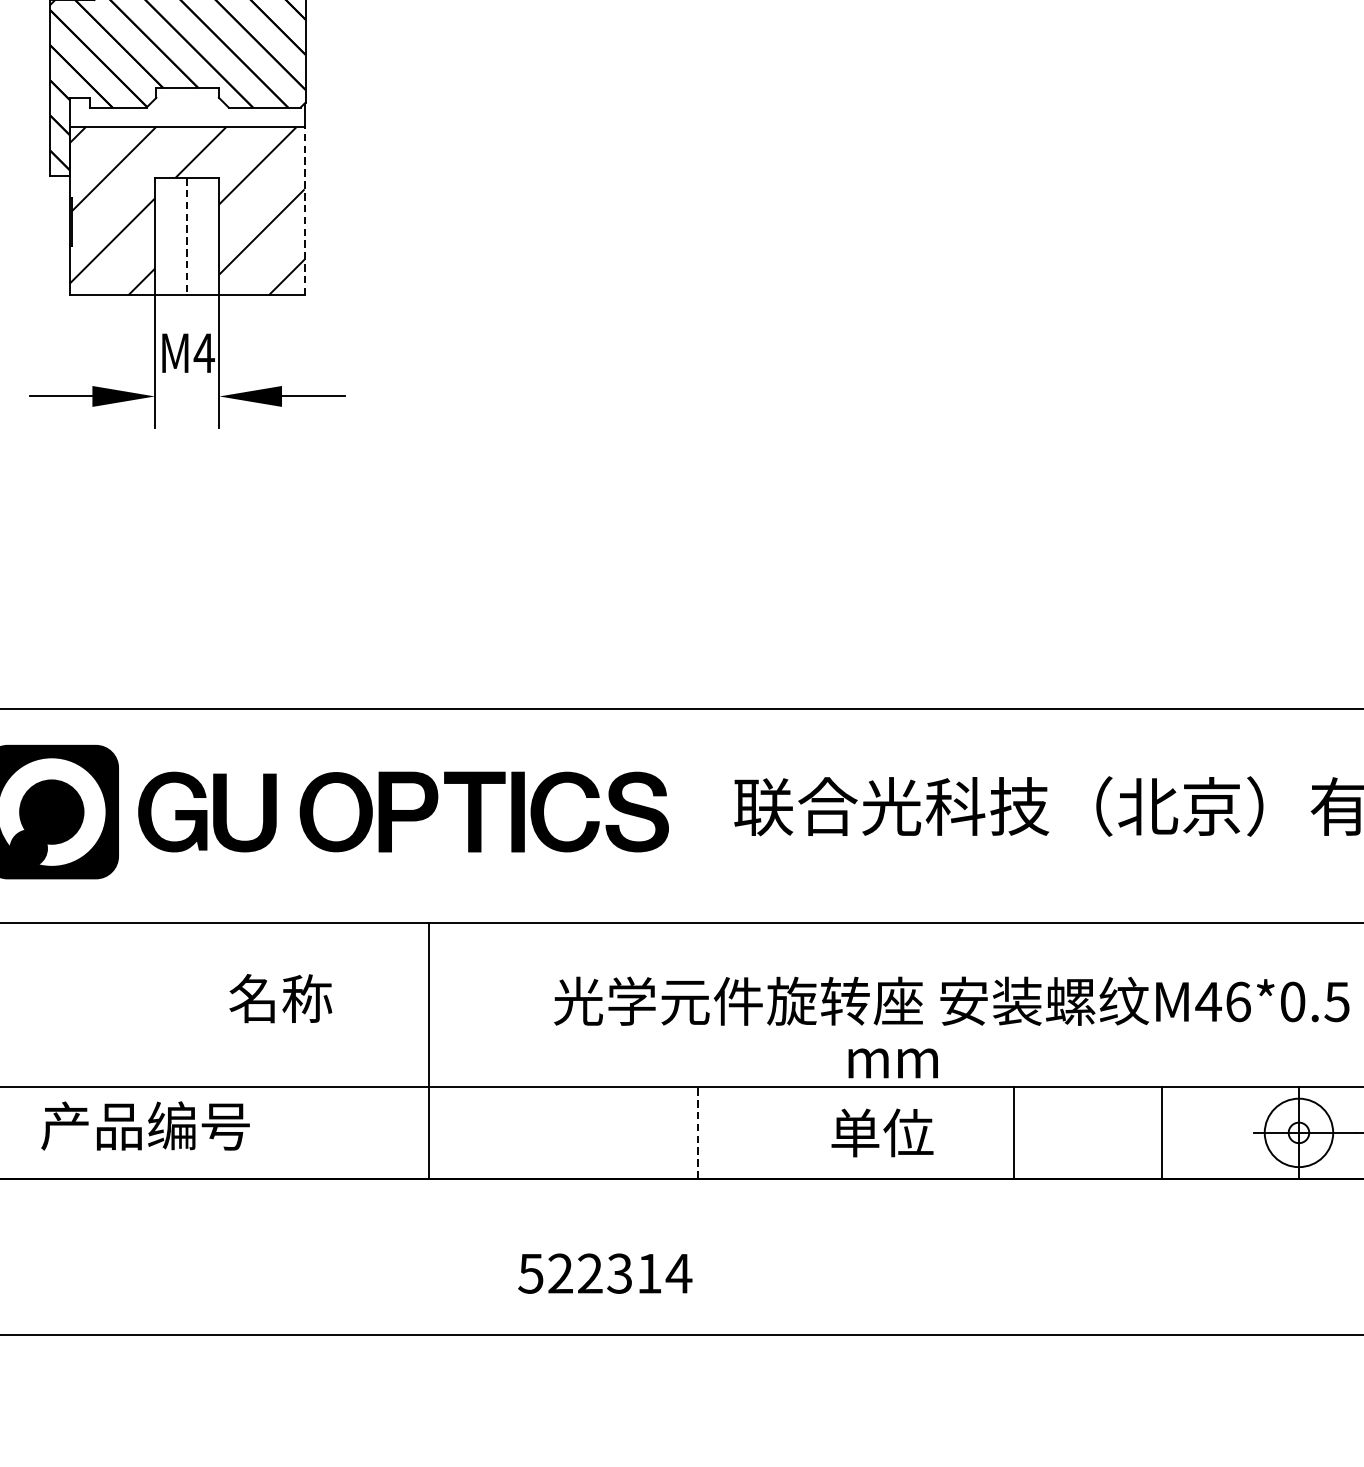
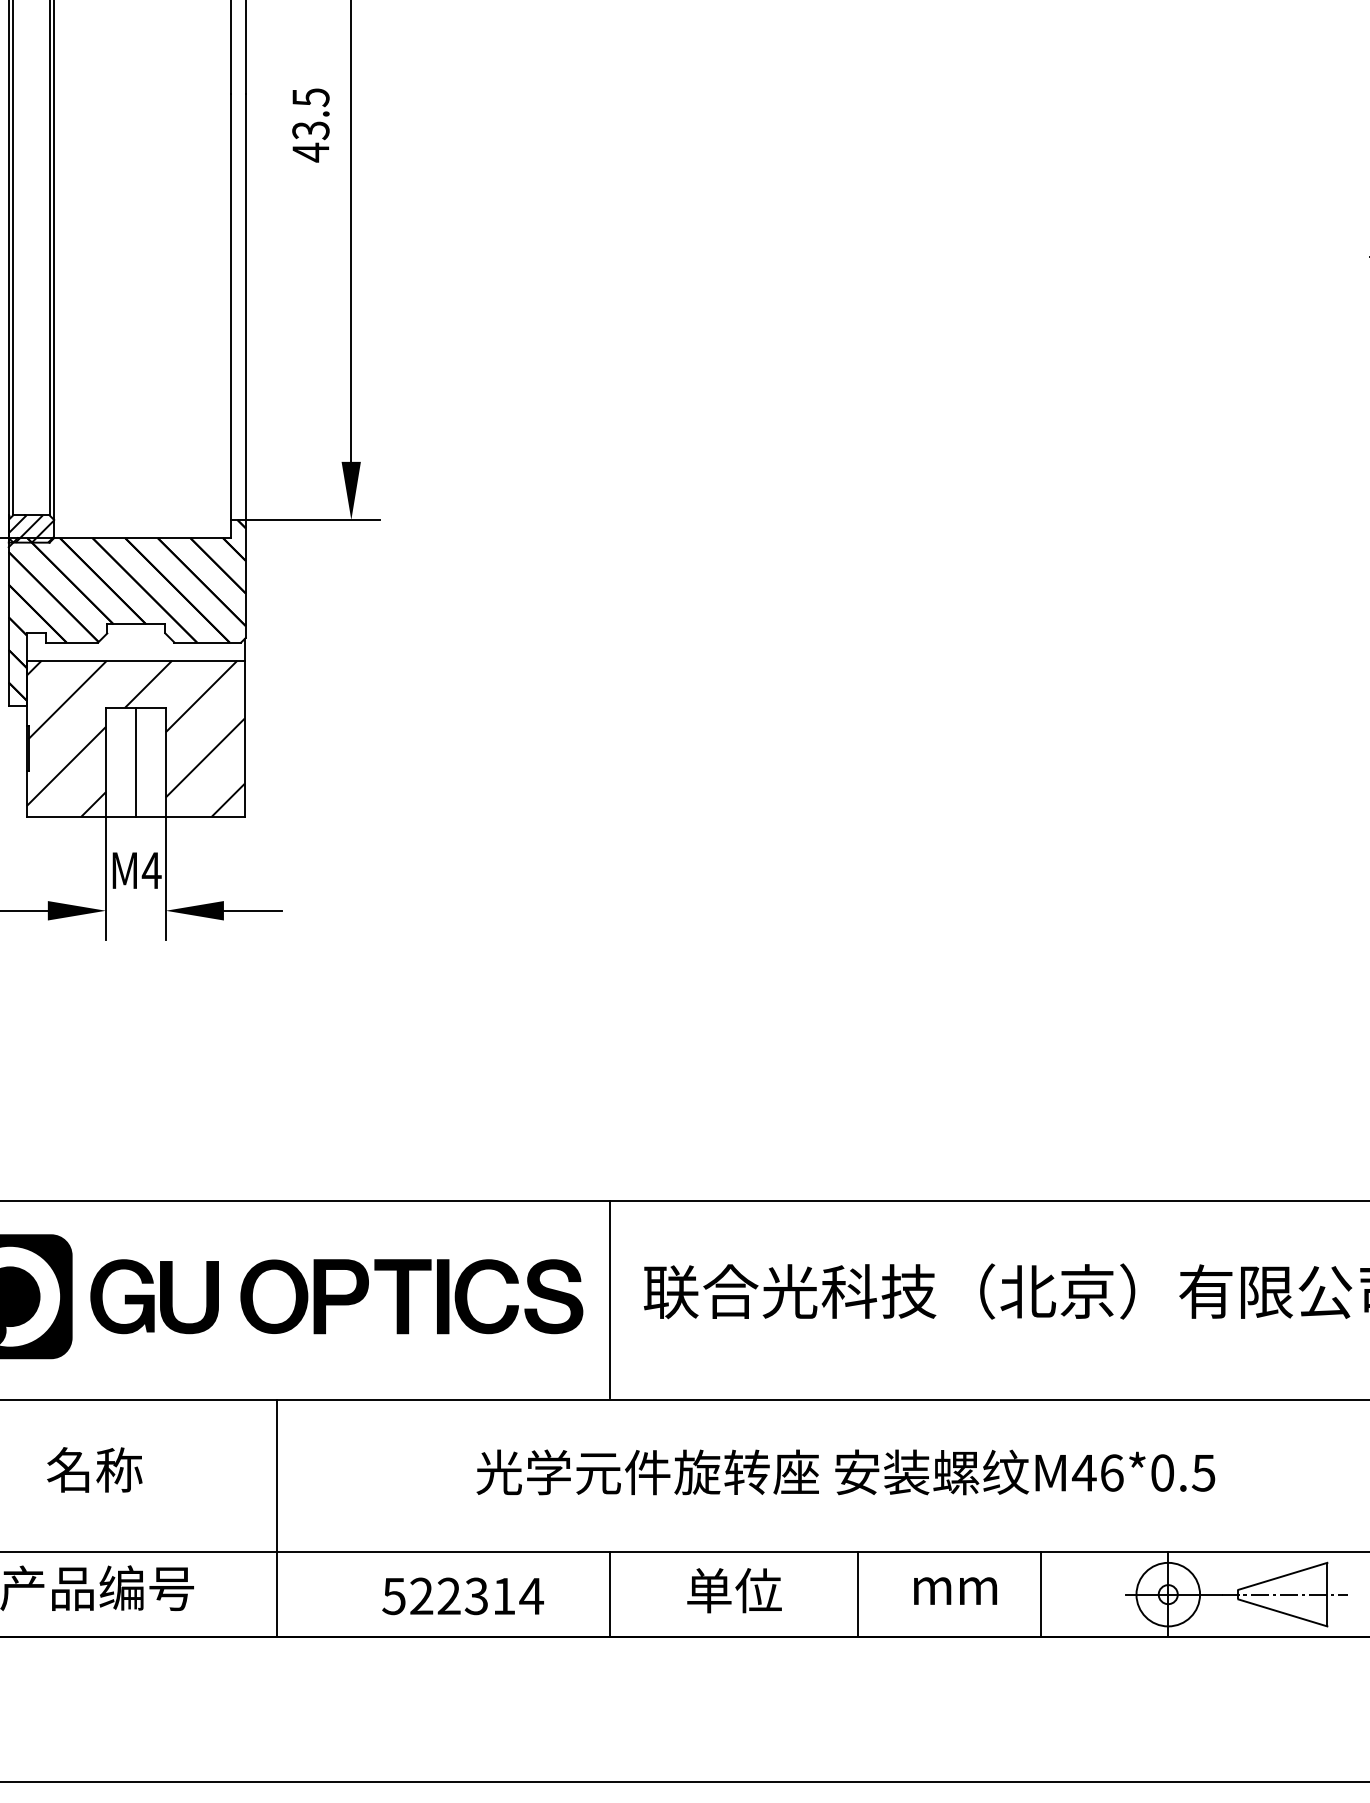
line: (304, 210) -> (244, 738), dashed -> solid
line: (186, 236) -> (135, 762), dashed -> solid
line: (697, 815) -> (609, 1299), added
text: (280, 998) -> (94, 1469), moved
line: (429, 1050) -> (277, 1518), moved
text: (893, 1062) -> (955, 1590), moved
line: (697, 1132) -> (609, 1594), dashed -> solid
text: (882, 1132) -> (734, 1590), moved
line: (1013, 1132) -> (858, 1594), moved
text: (604, 1273) -> (462, 1596), moved

